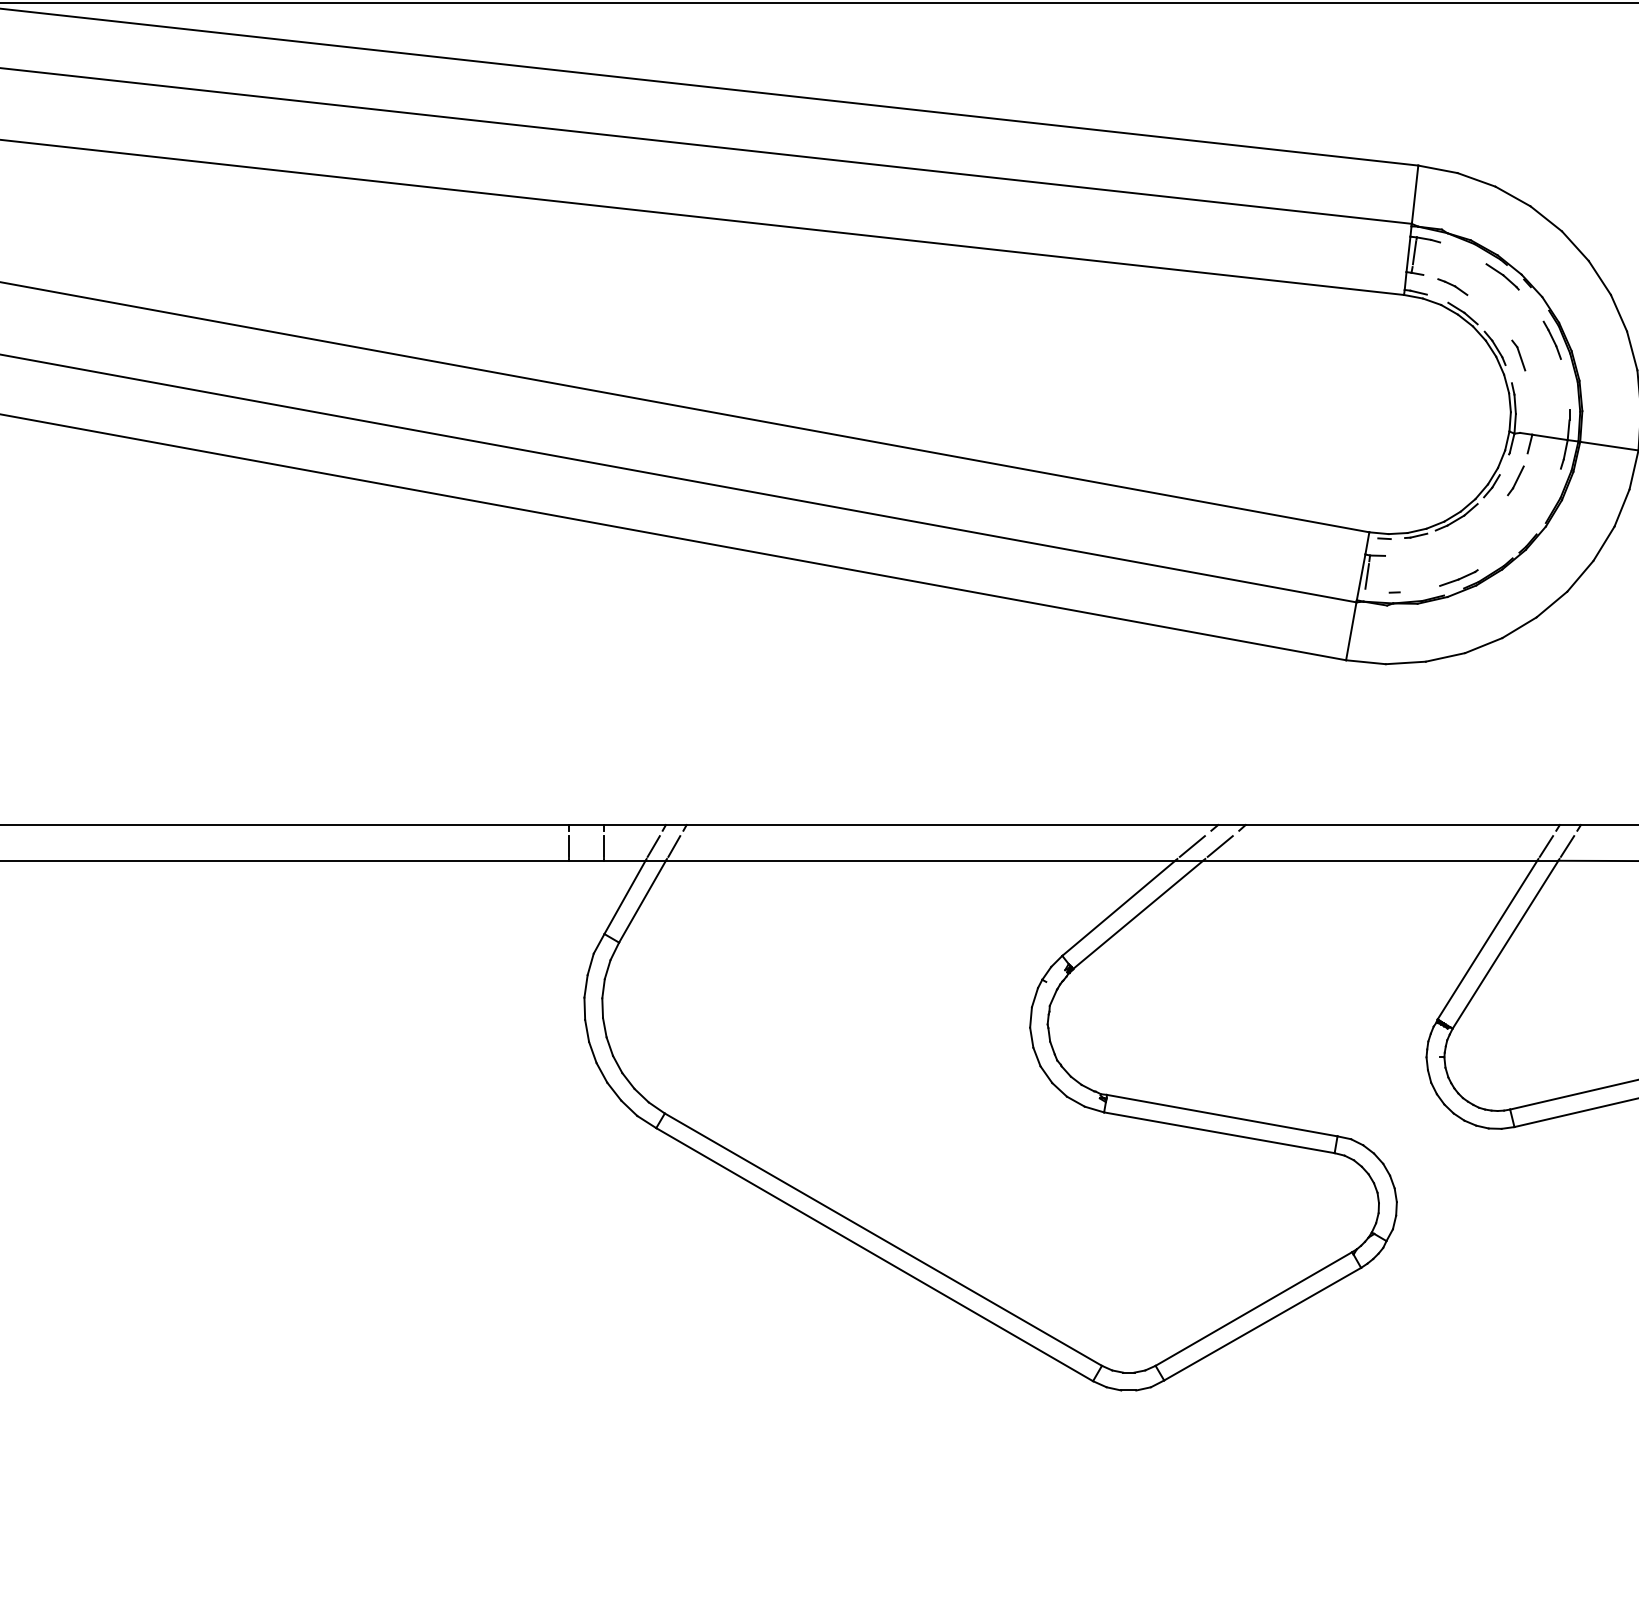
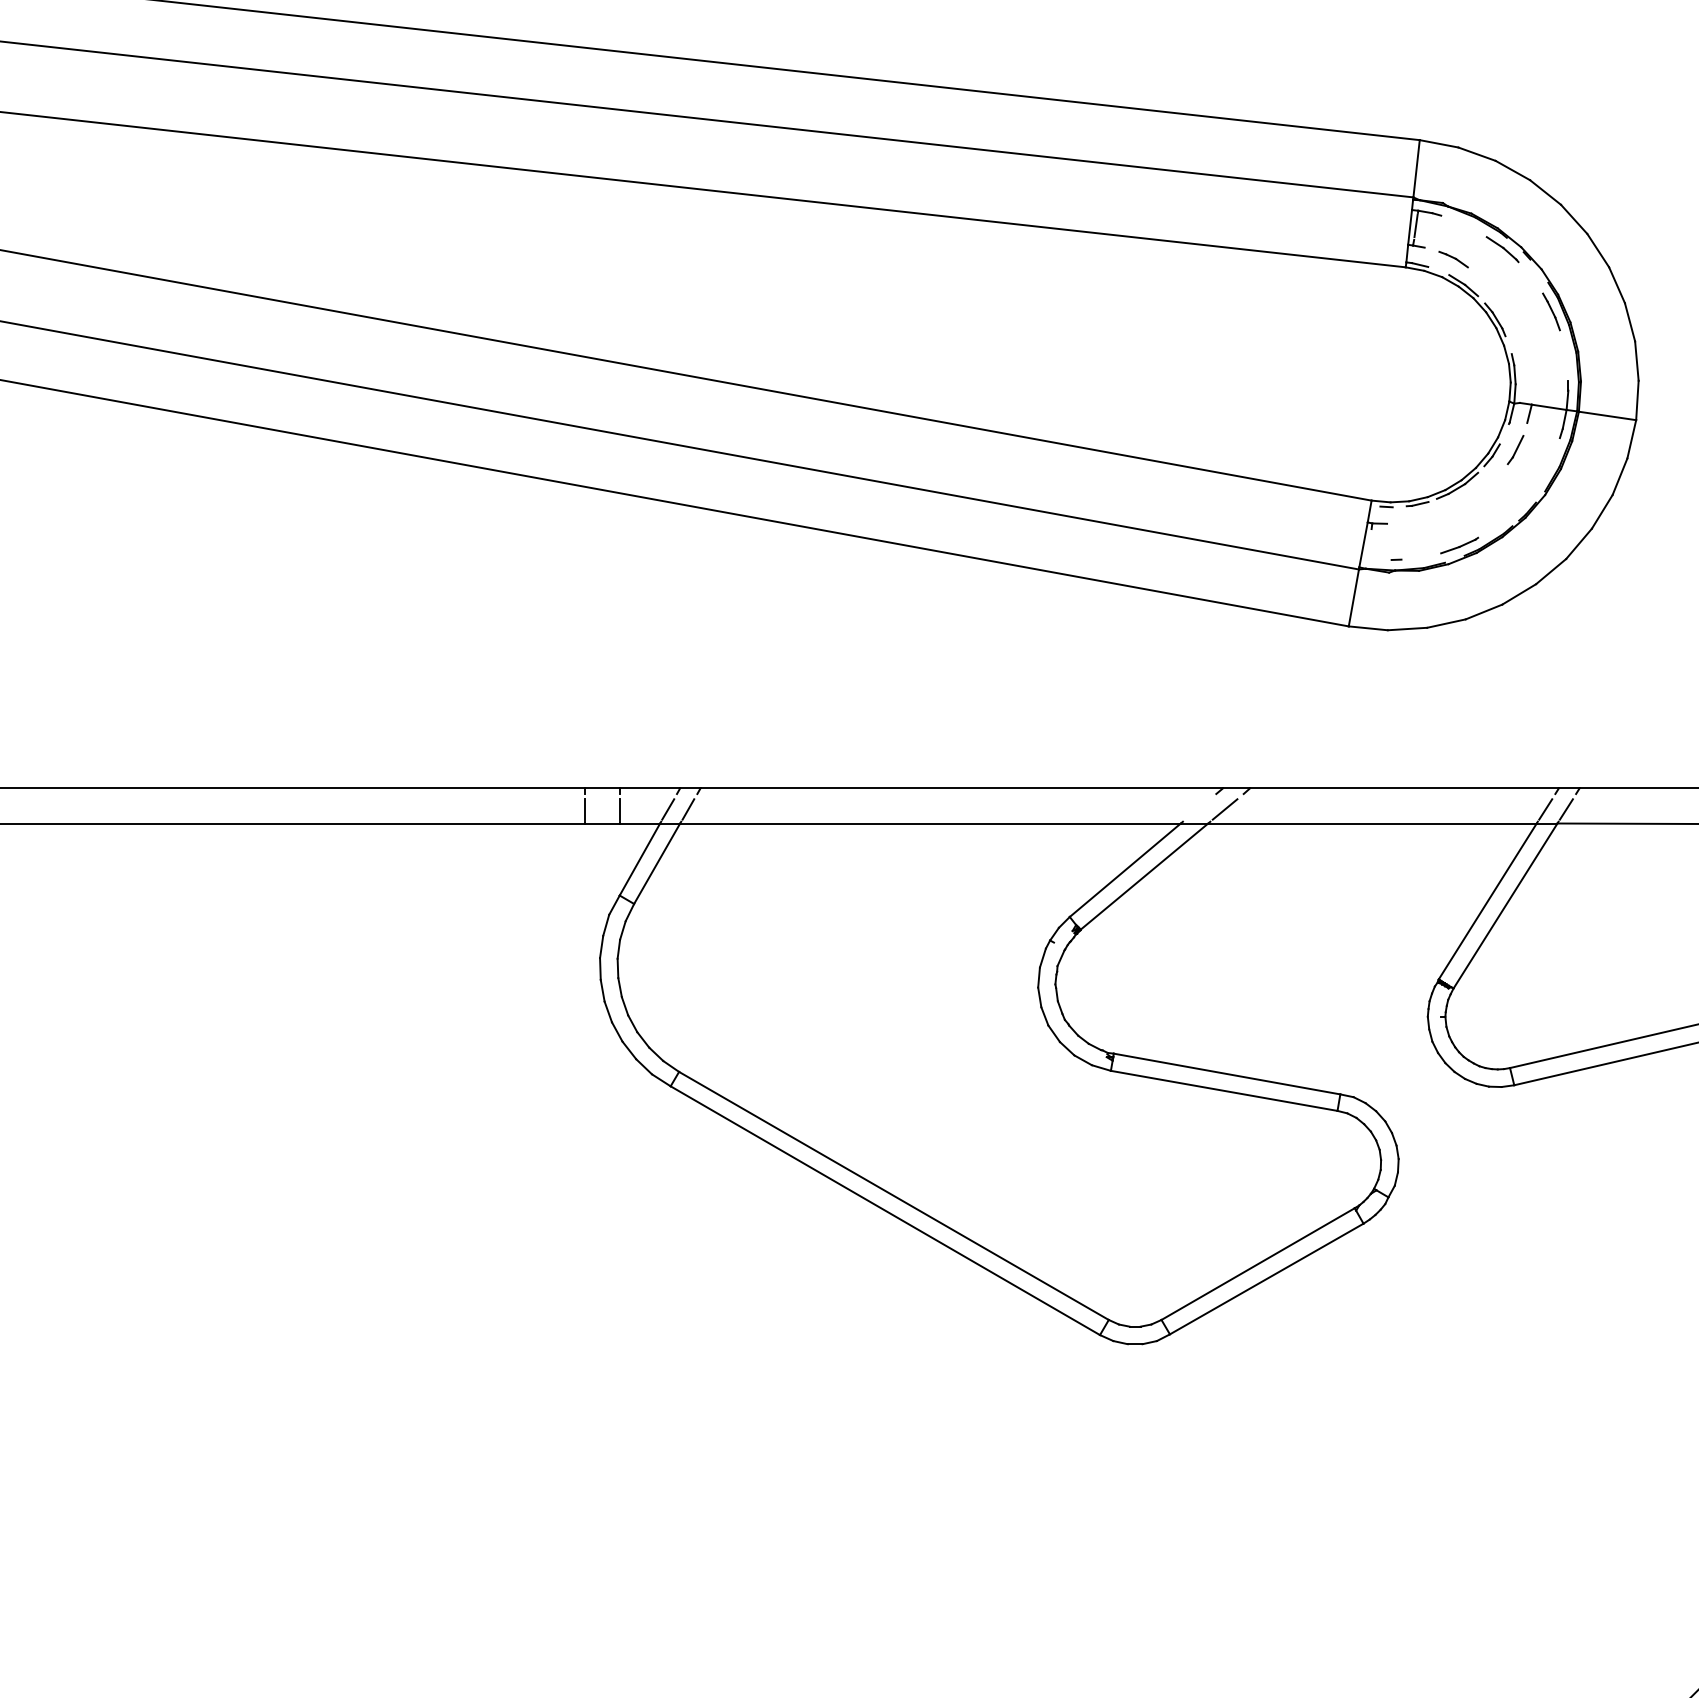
part: (1518, 355) -> (1518, 326), removed
line: (1367, 575) -> (1369, 543), removed
line: (1192, 846) -> (1197, 809), removed

